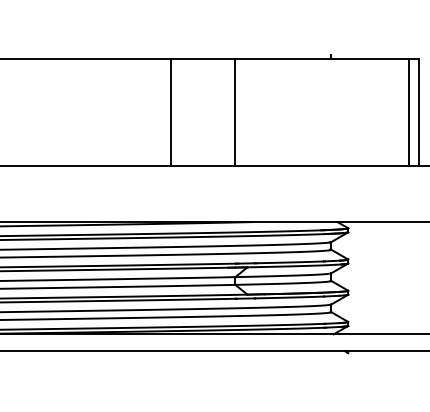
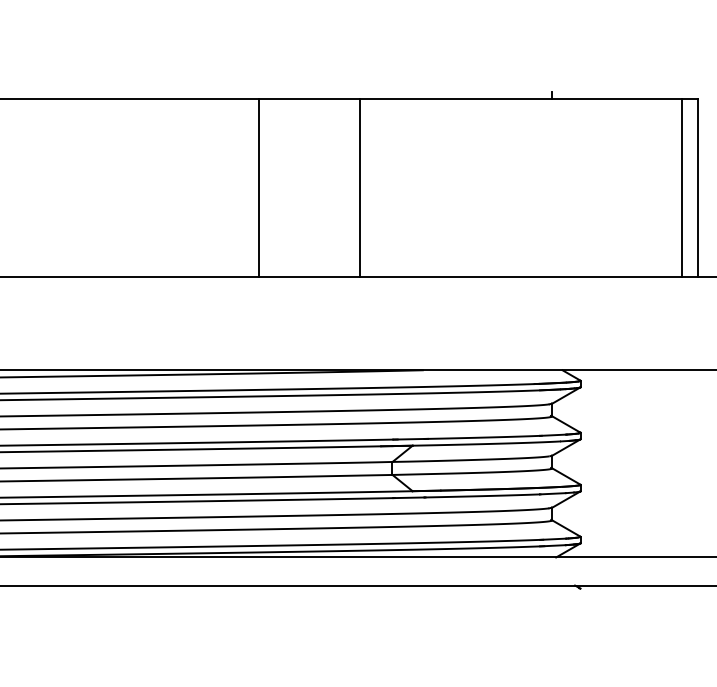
line: (171, 112) -> (259, 187), moved
line: (234, 112) -> (359, 187), moved

